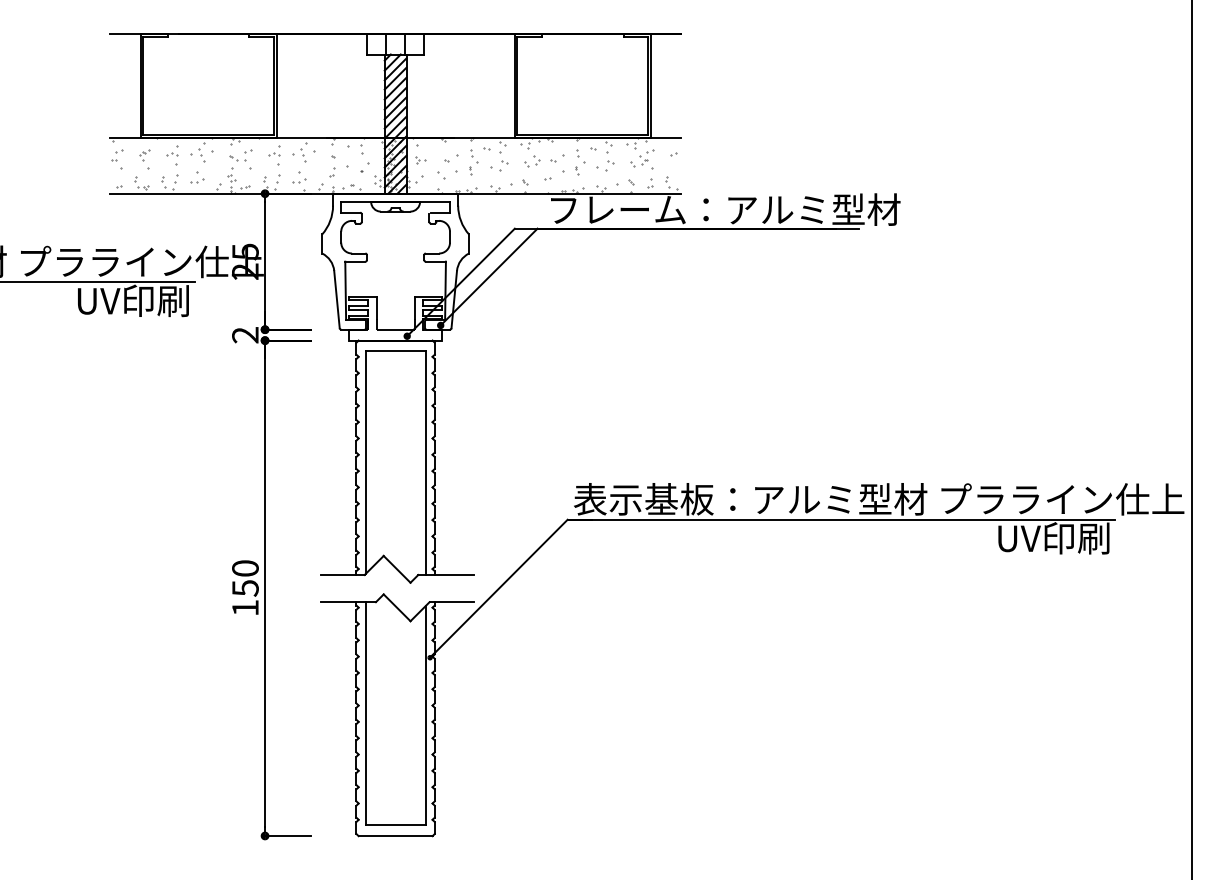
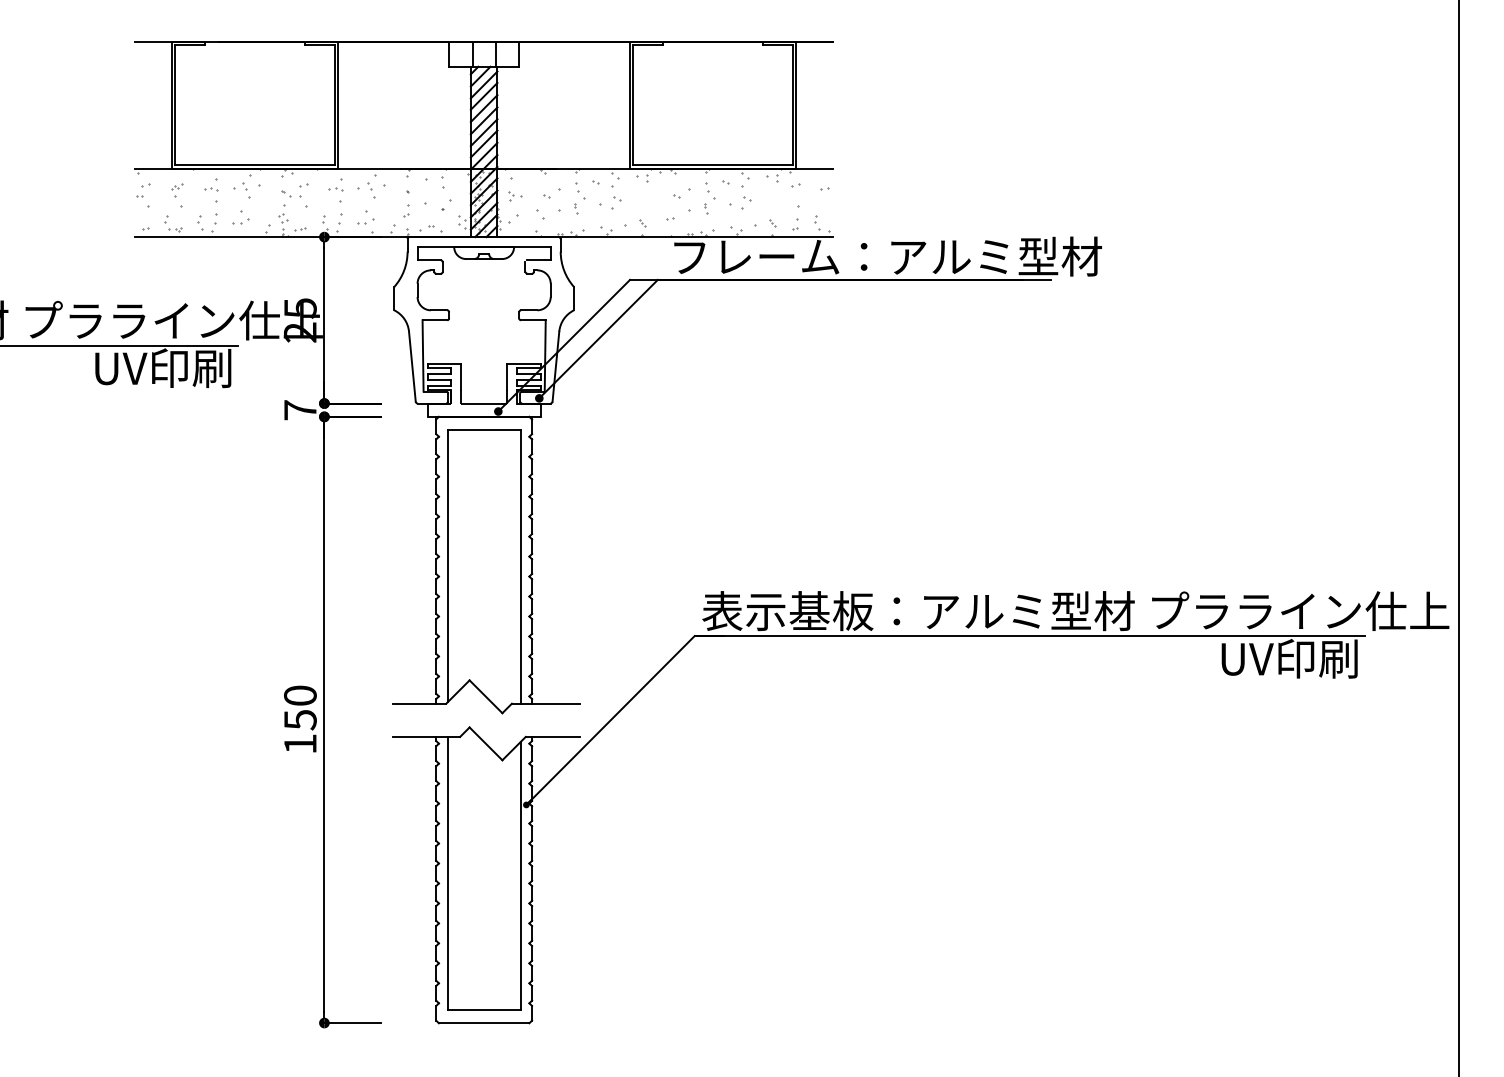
part: (531, 161) -> (650, 197), removed
part: (639, 161) -> (782, 197), removed
text: (245, 335) -> (300, 410), 2 -> 7

